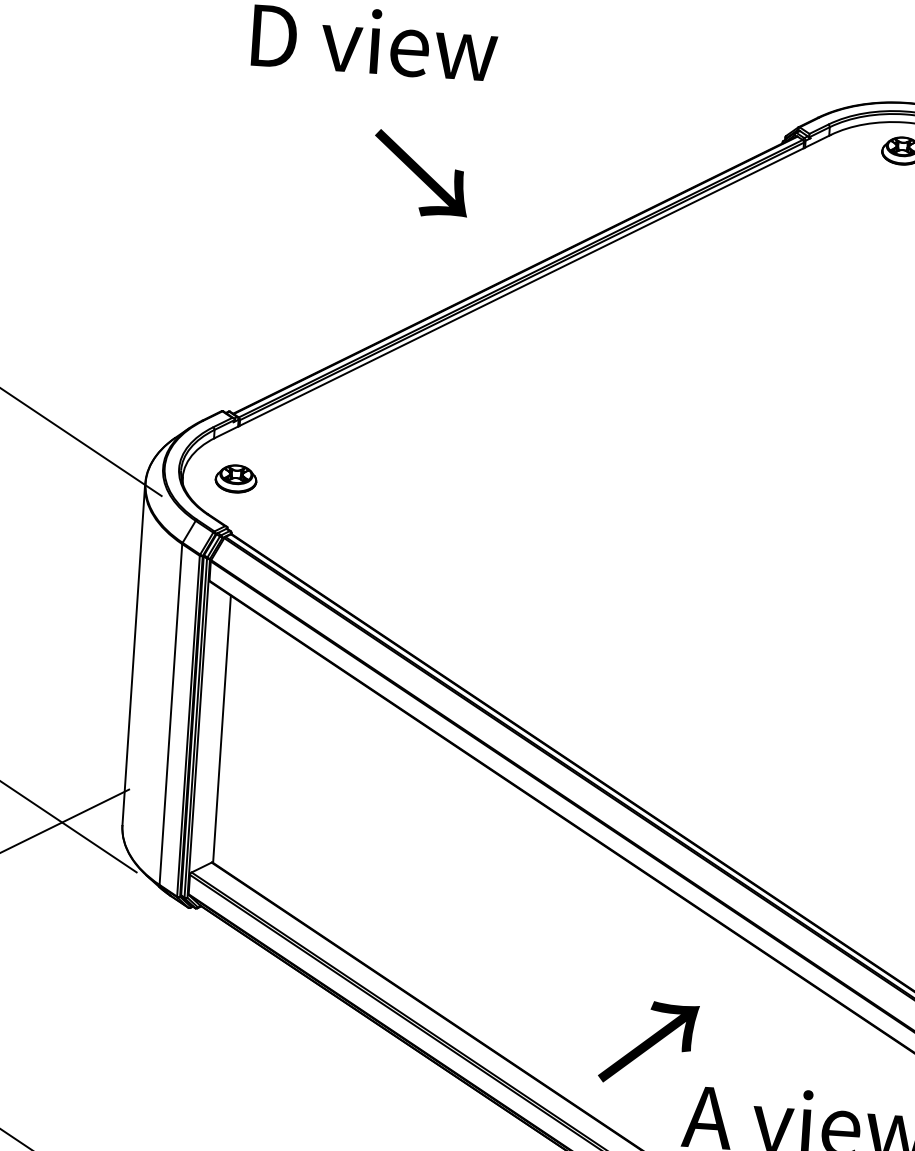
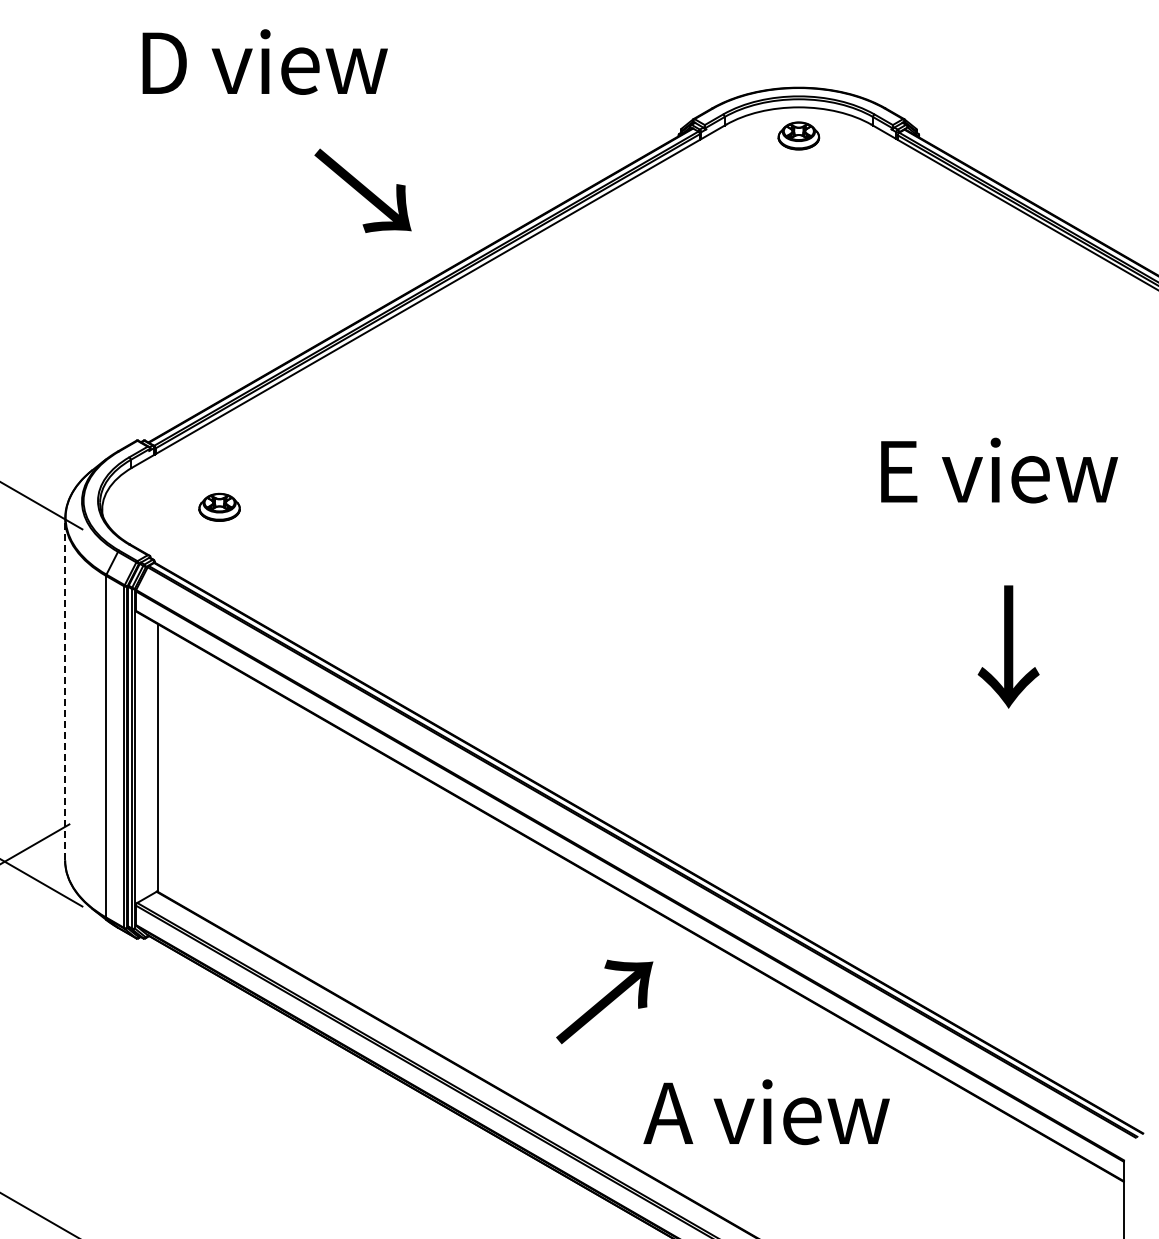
text: (420, 173) -> (362, 190), moved
part: (236, 478) -> (219, 506), moved
line: (134, 654) -> (65, 689), solid -> dashed
text: (648, 1042) -> (604, 1001), moved

